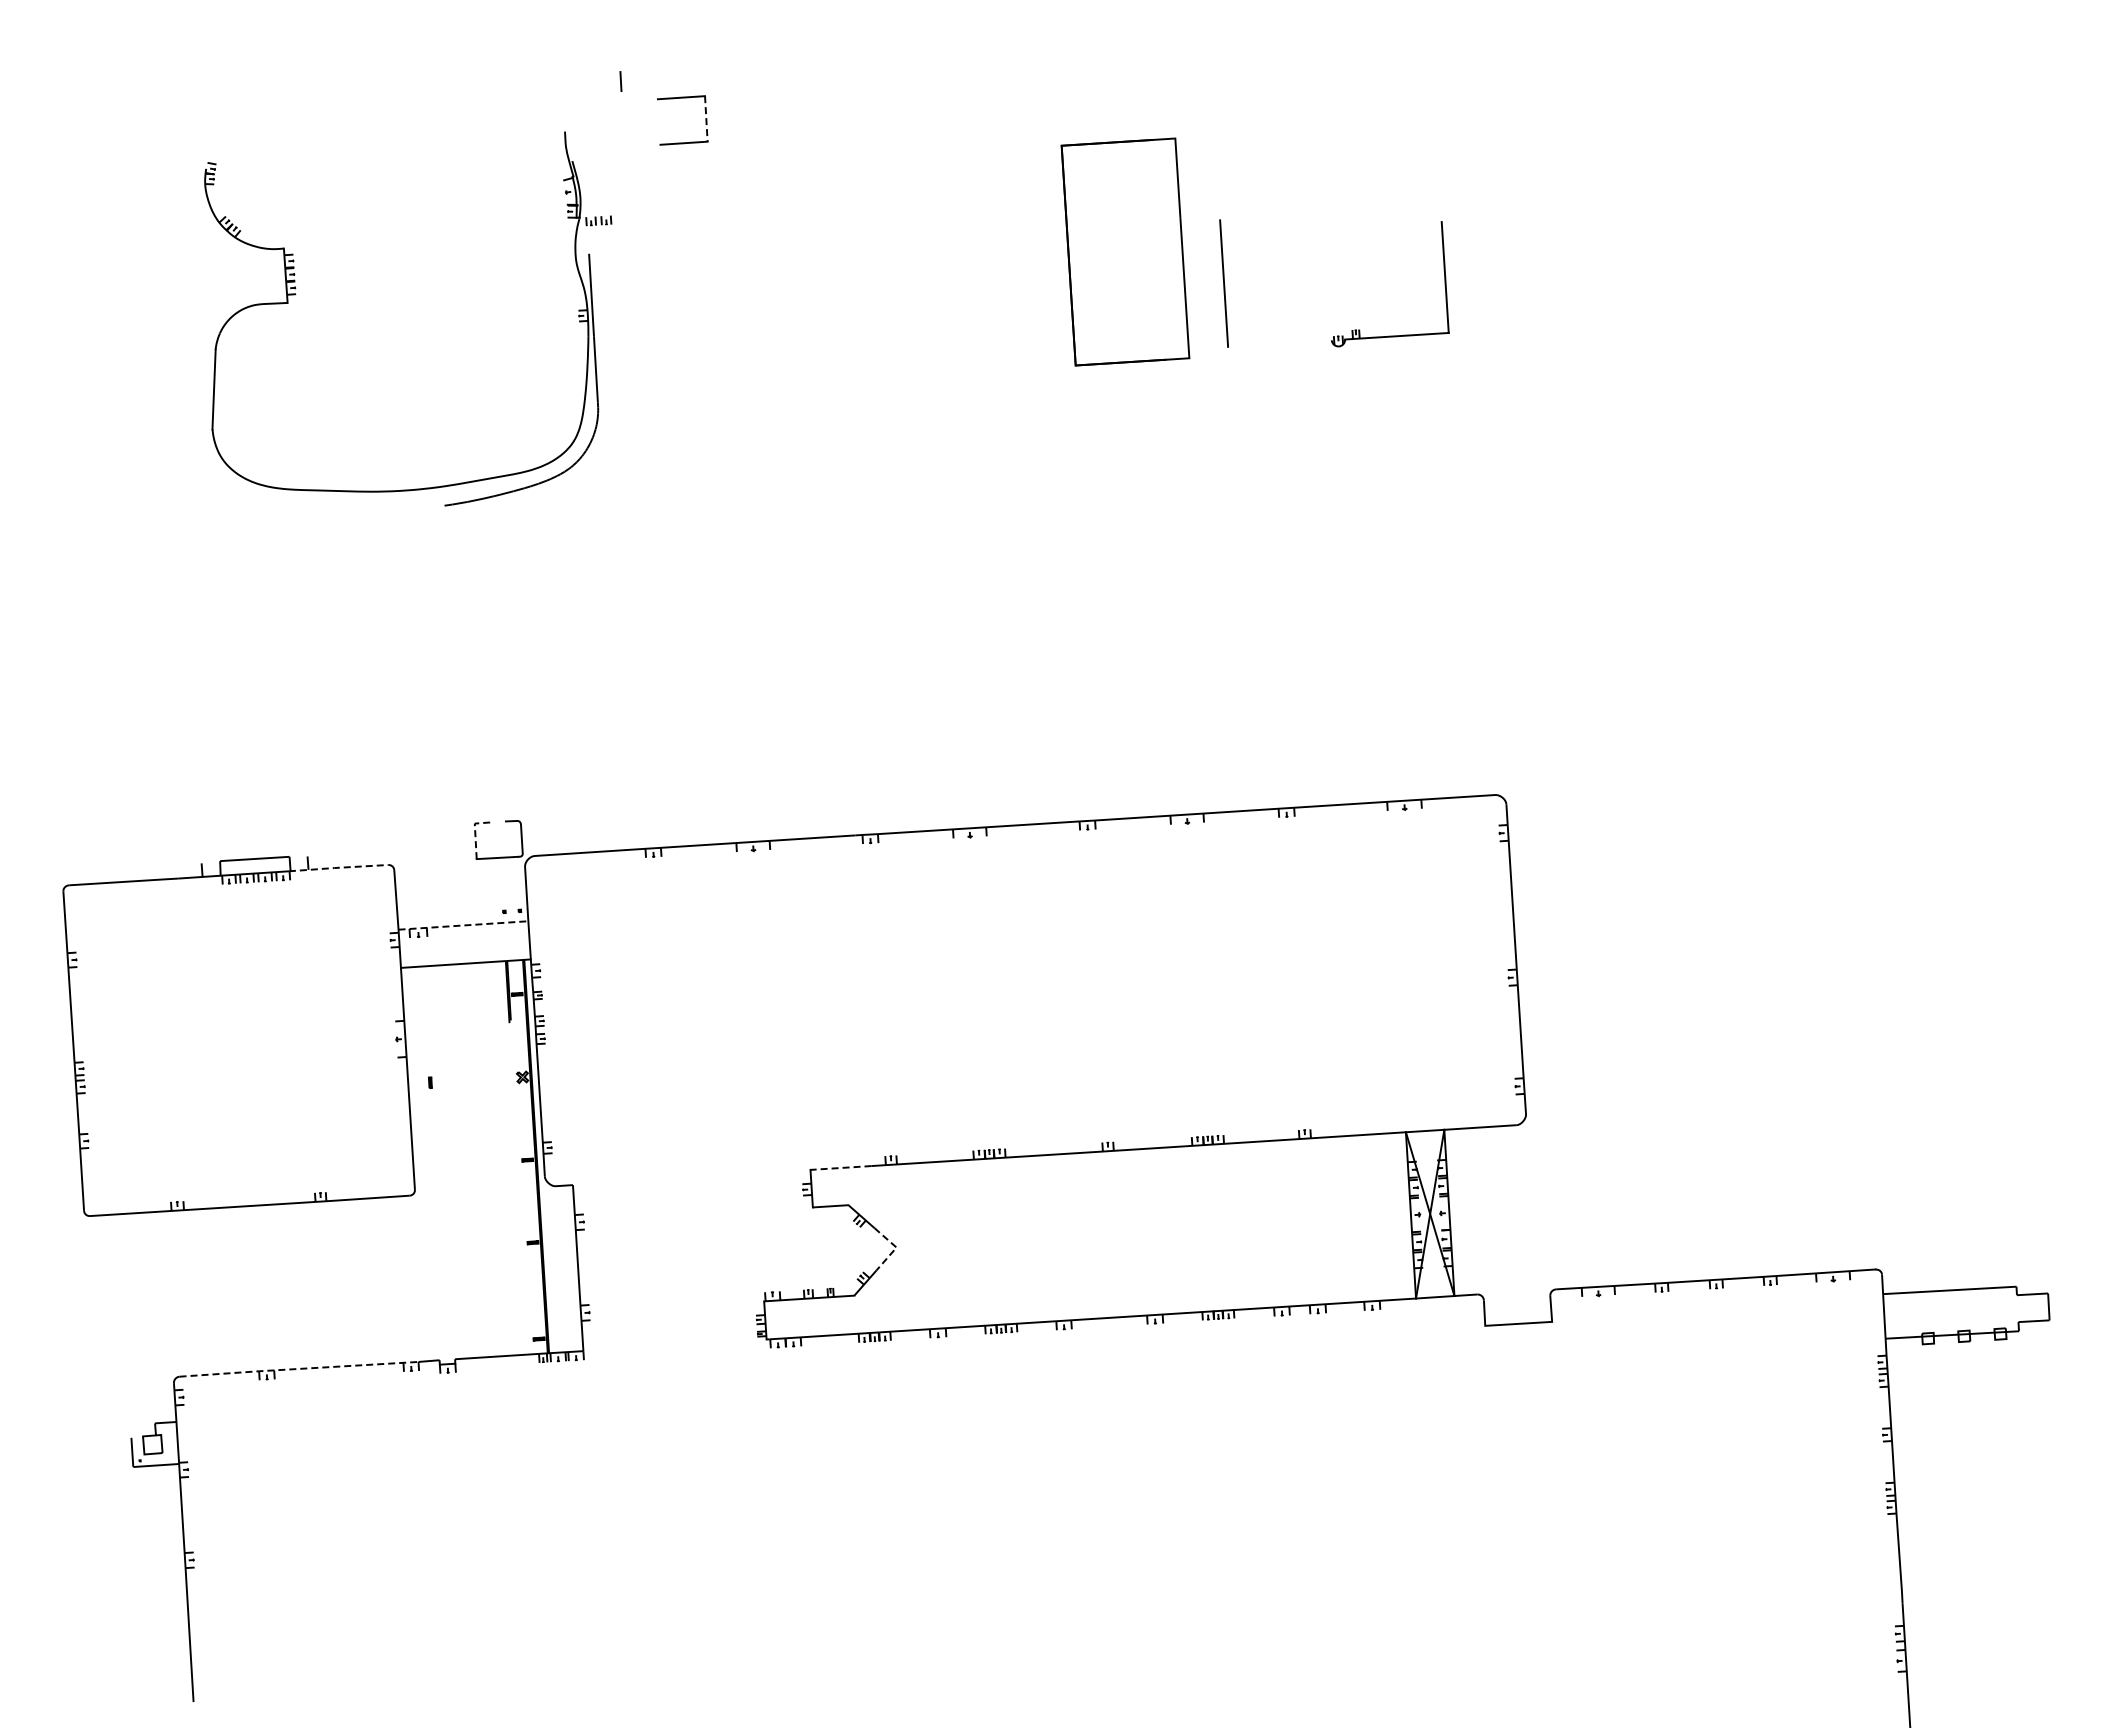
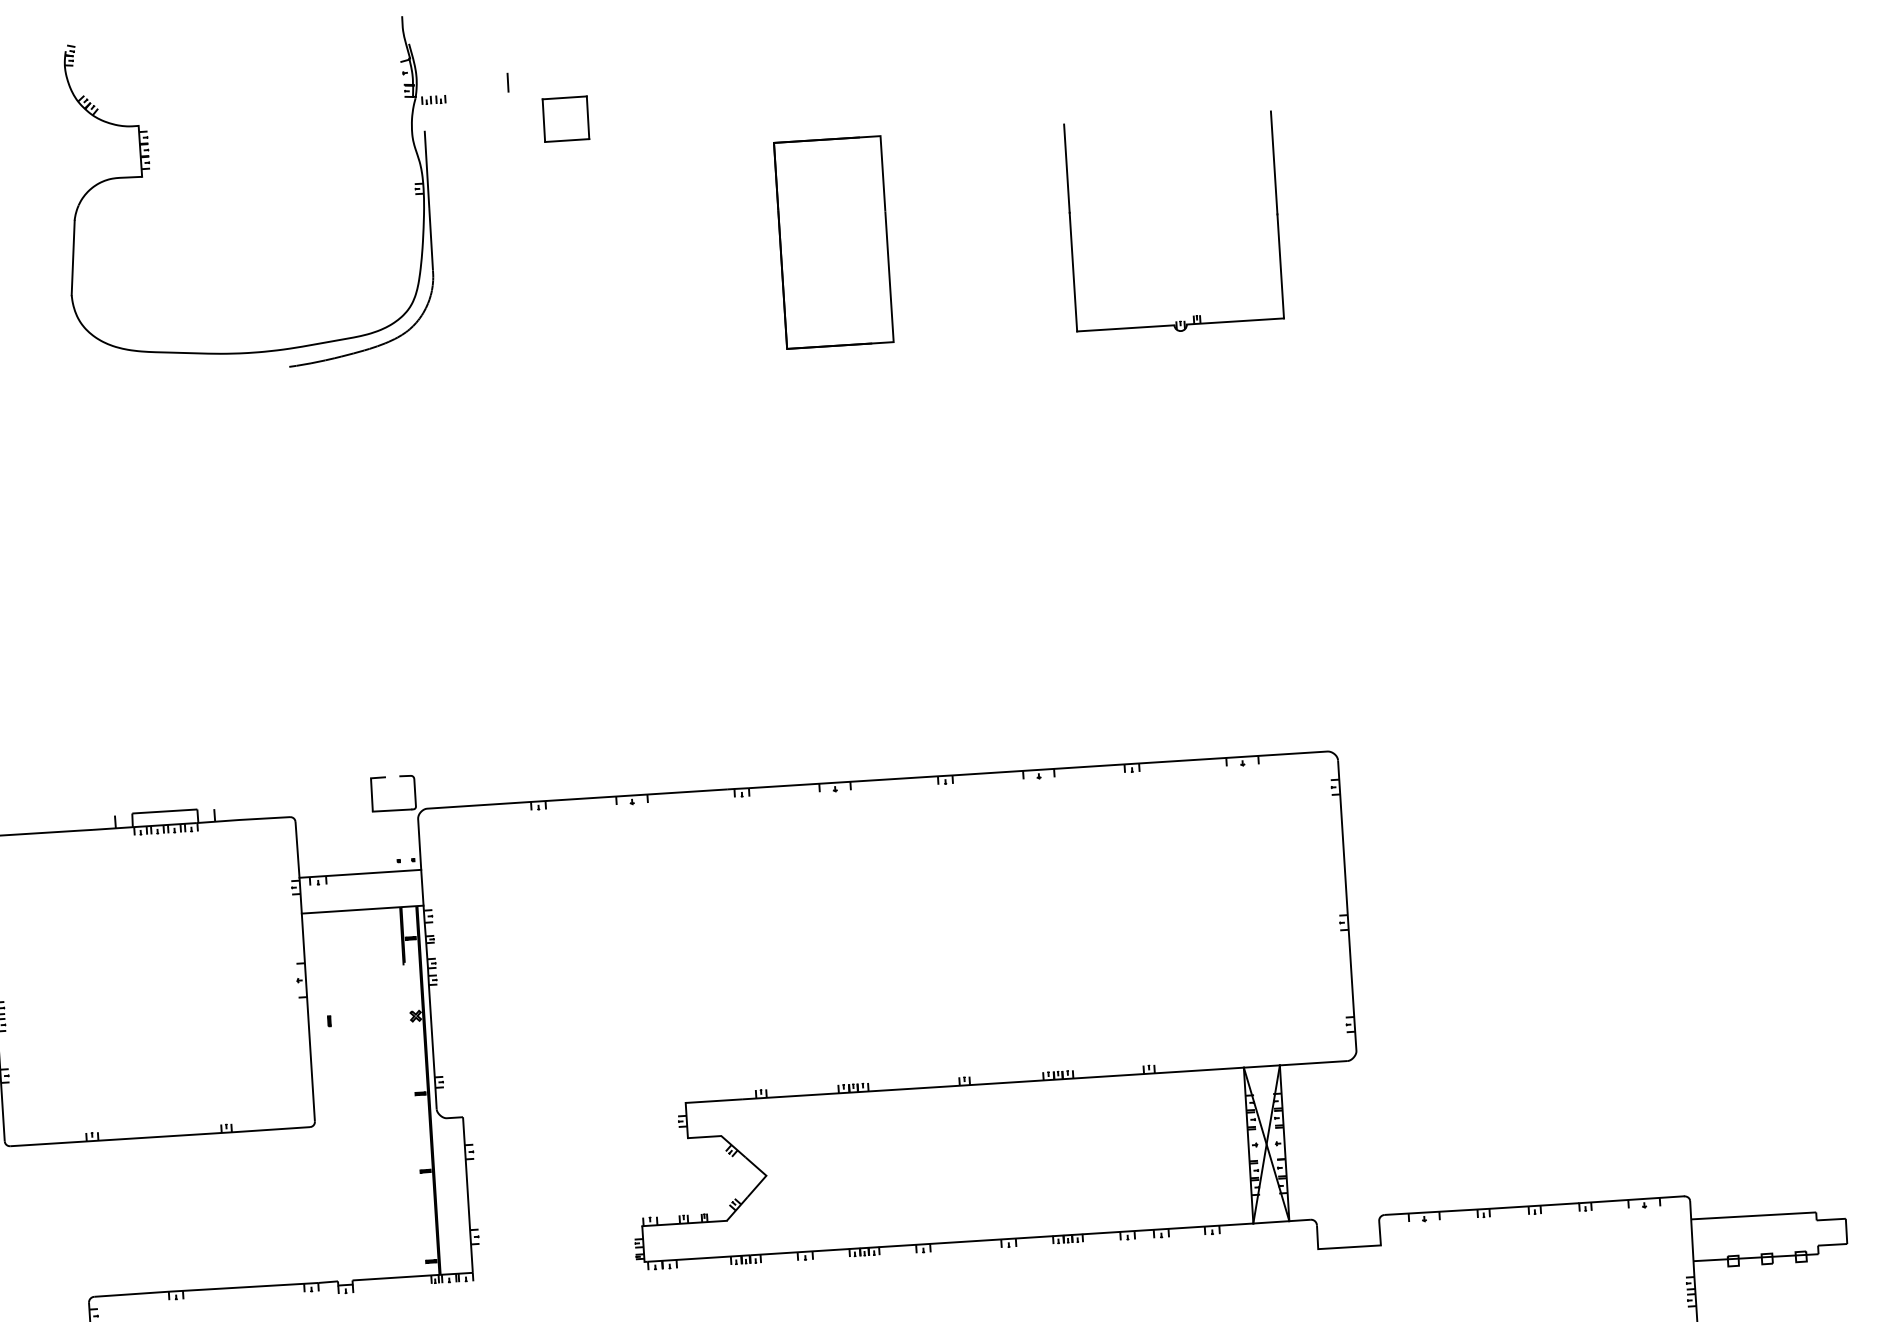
line: (706, 118) -> (588, 117), dashed -> solid
line: (658, 121) -> (543, 120), added
line: (1437, 167) -> (1273, 163), added
line: (1217, 173) -> (1067, 168), added
part: (1125, 251) -> (833, 242), moved
part: (296, 294) -> (150, 168), moved
line: (1279, 343) -> (1125, 328), added
line: (475, 832) -> (371, 786), dashed -> solid
line: (338, 867) -> (243, 819), dashed -> solid
line: (463, 925) -> (360, 873), dashed -> solid
line: (841, 1167) -> (714, 1100), dashed -> solid
line: (896, 1247) -> (766, 1175), dashed -> solid
line: (297, 1368) -> (204, 1289), dashed -> solid

